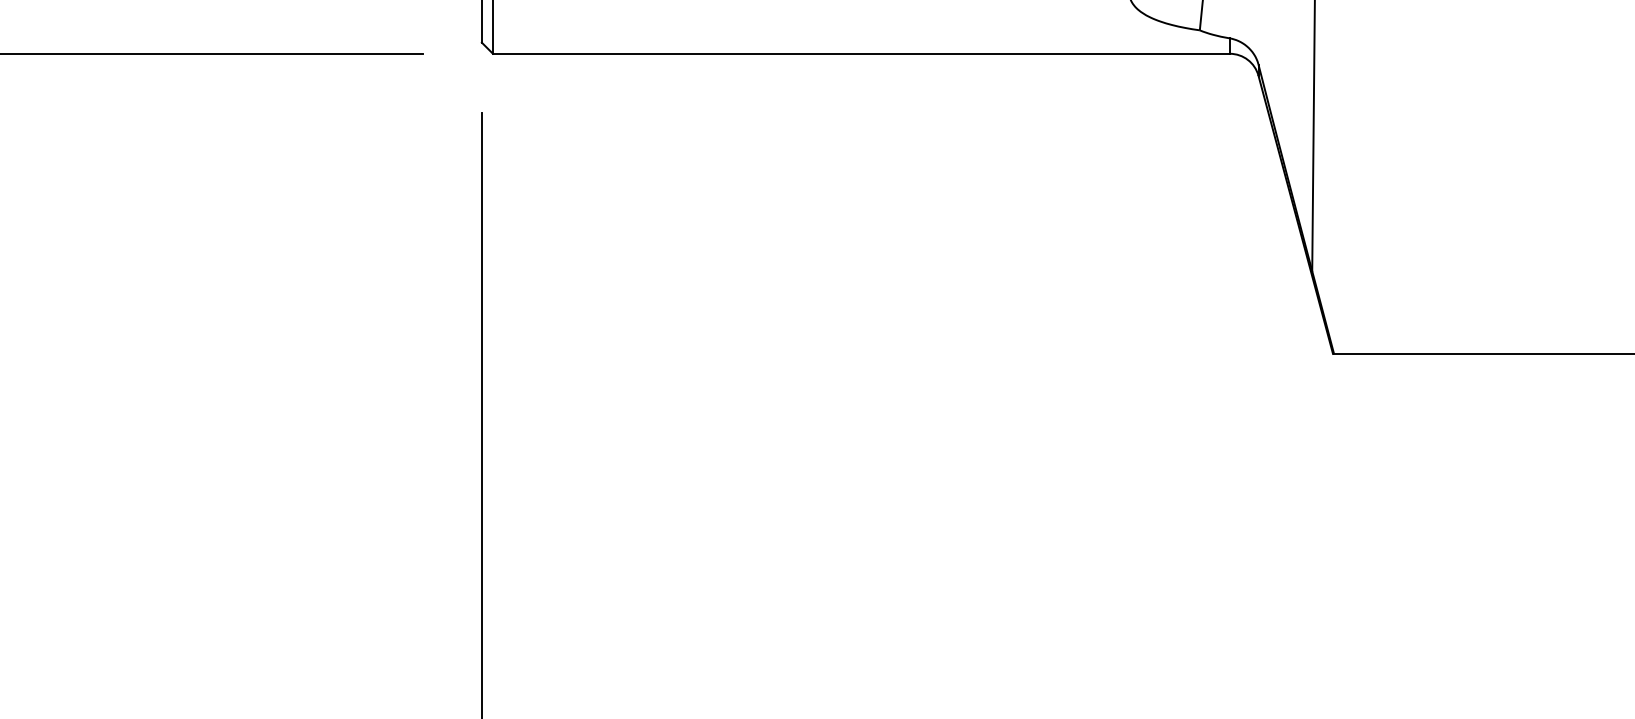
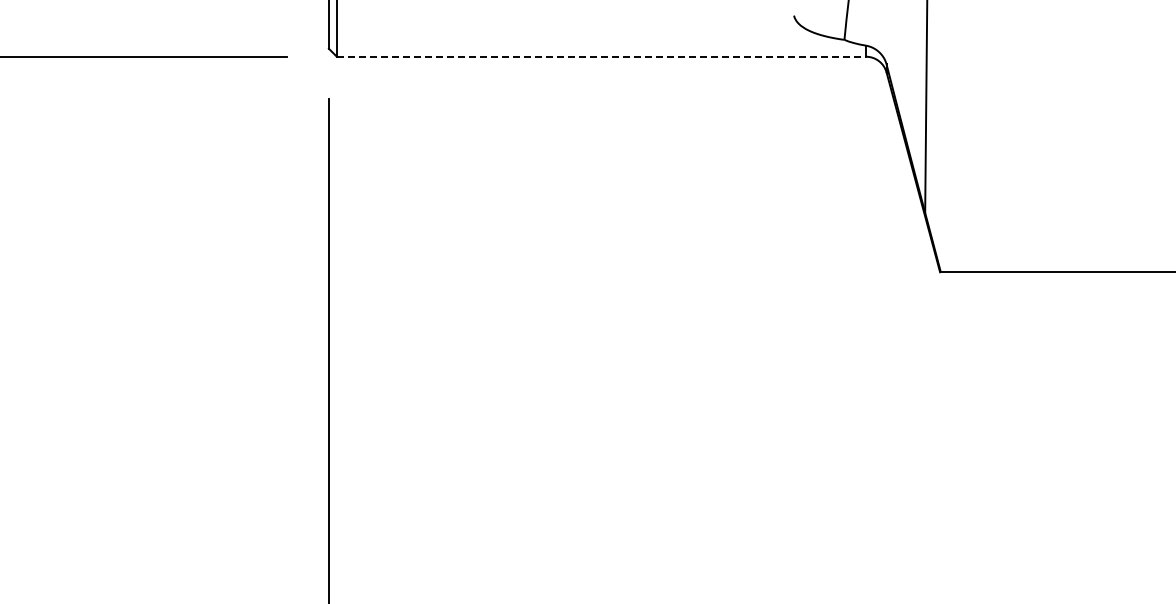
line: (861, 53) -> (601, 56), solid -> dashed

